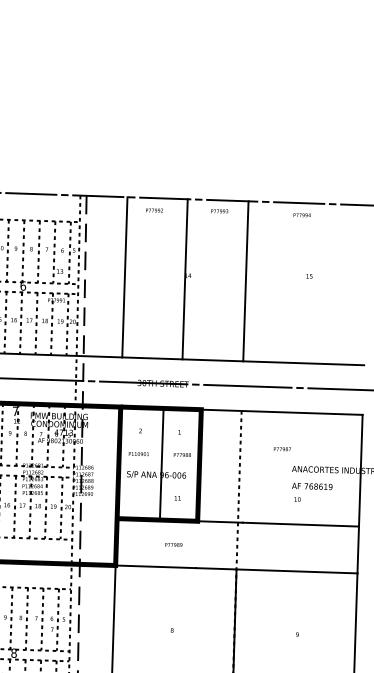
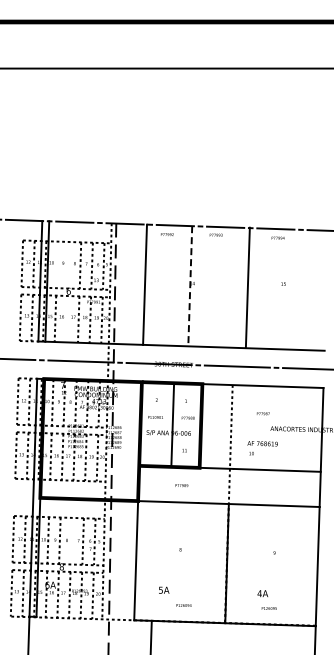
line: (6, 250) -> (56, 264), removed
line: (22, 251) -> (68, 265), removed
line: (185, 279) -> (190, 286), solid -> dashed
line: (245, 280) -> (247, 287), moved
line: (20, 322) -> (66, 318), removed
text: (312, 492) -> (262, 448), moved
line: (26, 618) -> (71, 540), removed

